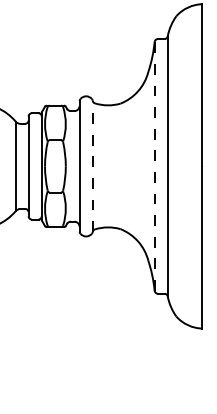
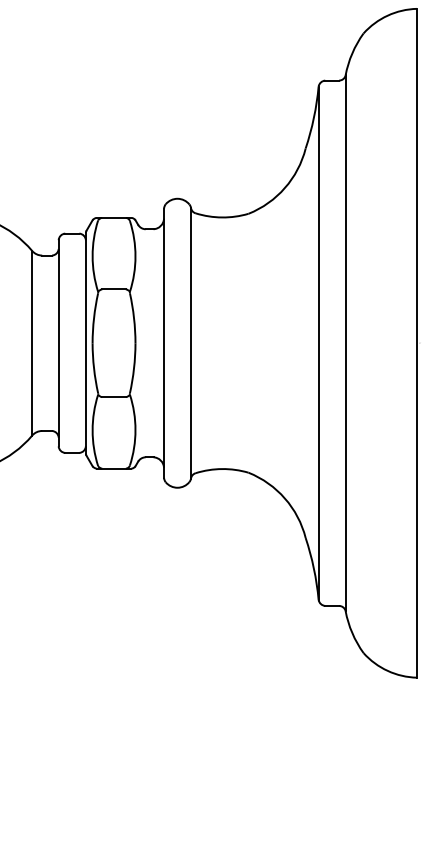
line: (154, 165) -> (318, 341), dashed -> solid
line: (92, 166) -> (190, 343), dashed -> solid

